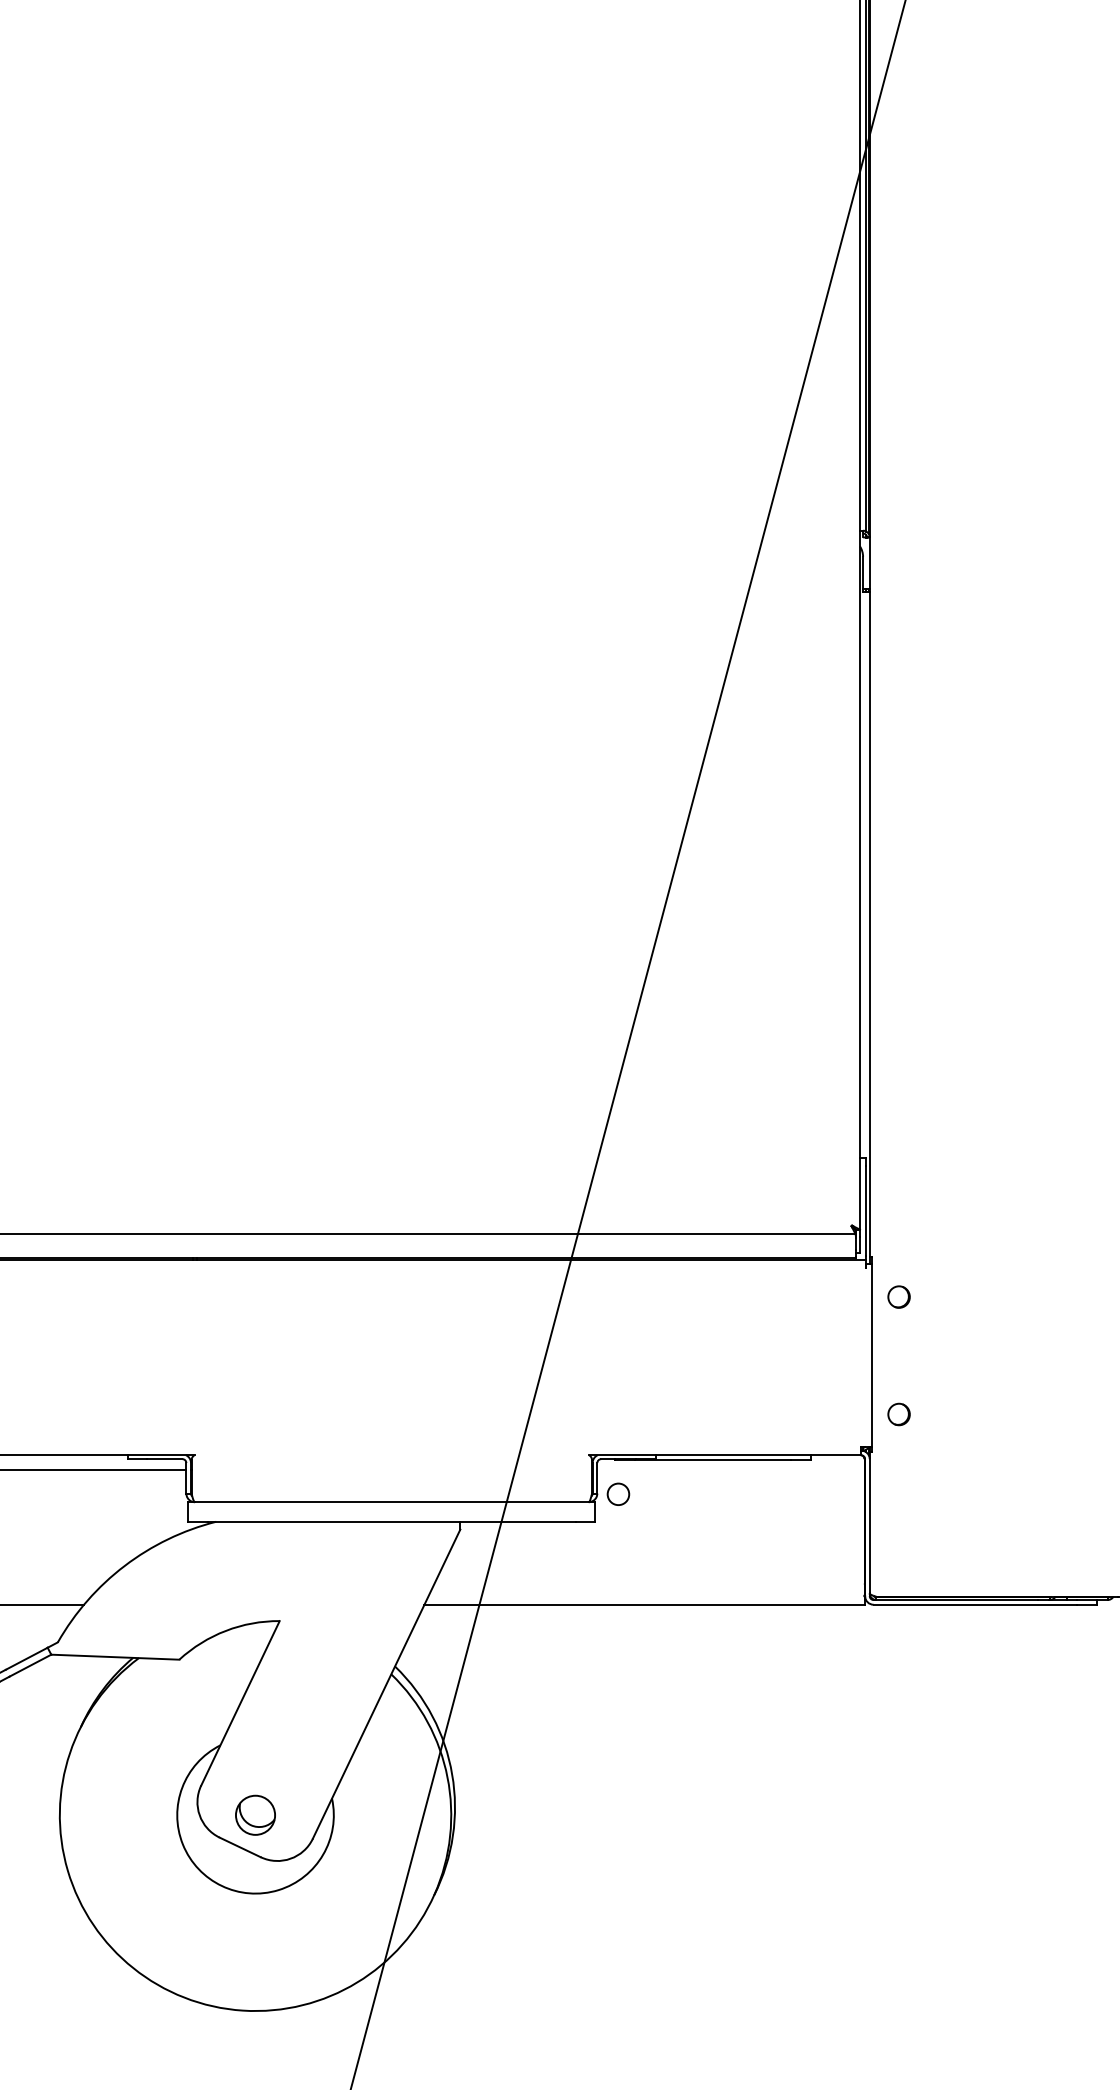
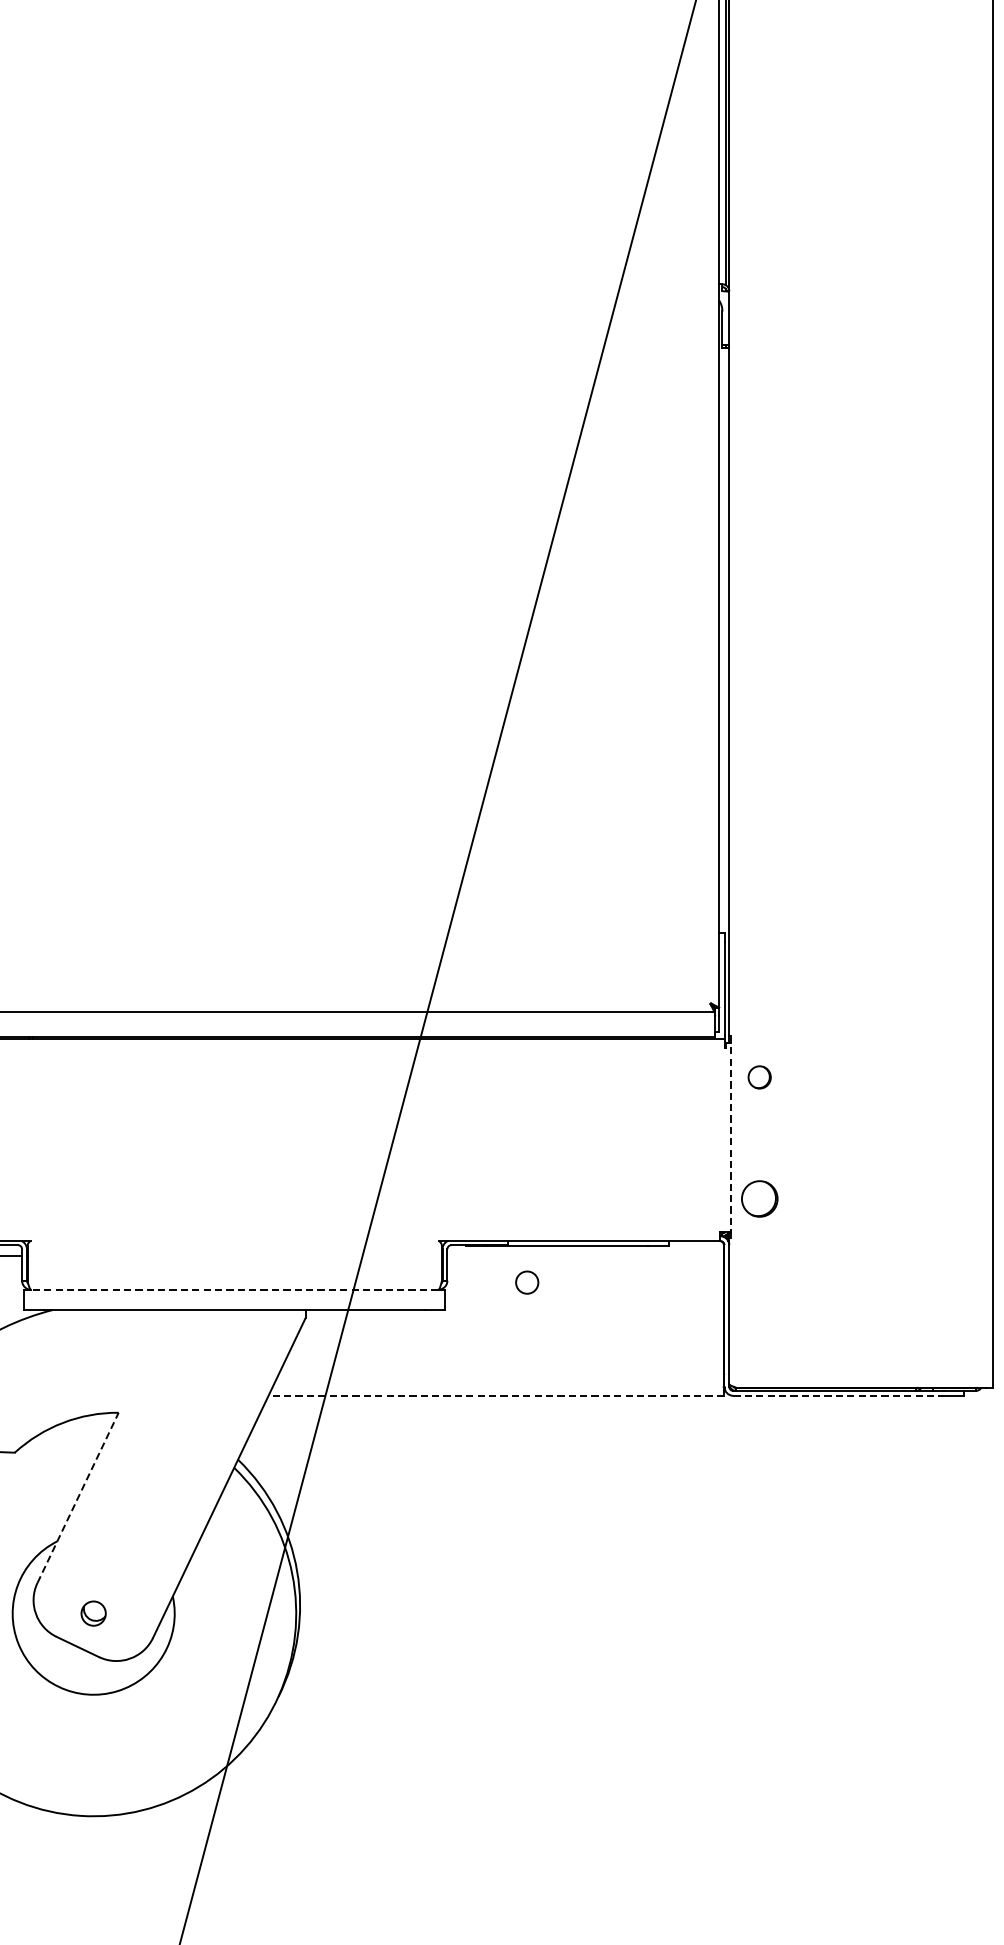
line: (871, 1354) -> (731, 1136), solid -> dashed
part: (898, 1414) -> (759, 1198), size x1.6
circle: (618, 1493) -> (527, 1281), moved
line: (391, 1502) -> (234, 1290), solid -> dashed
line: (643, 1604) -> (495, 1395), solid -> dashed
line: (975, 1604) -> (838, 1395), solid -> dashed
line: (240, 1702) -> (78, 1497), solid -> dashed
part: (255, 1814) -> (93, 1612), size x0.6

